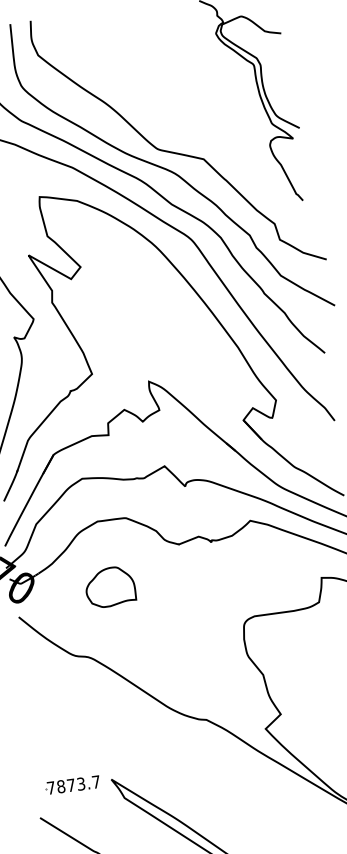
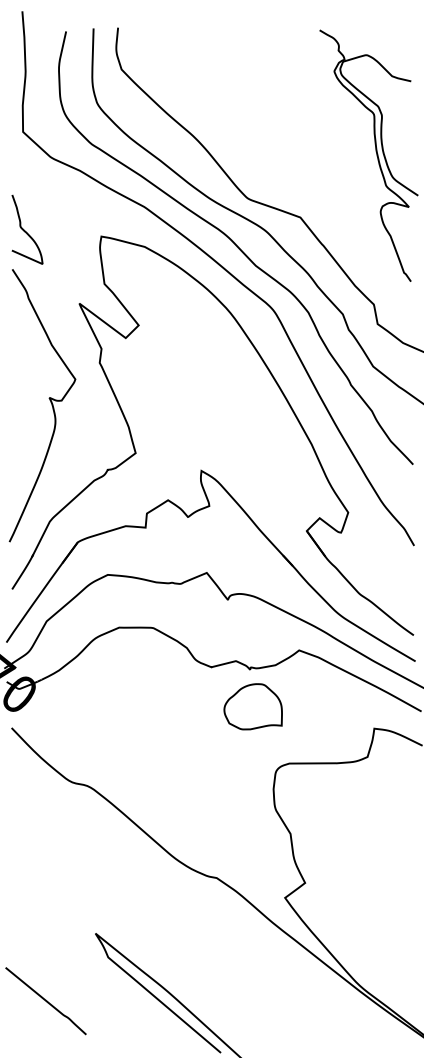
part: (109, 586) -> (252, 706), moved
part: (72, 785) -> (48, 934), removed

